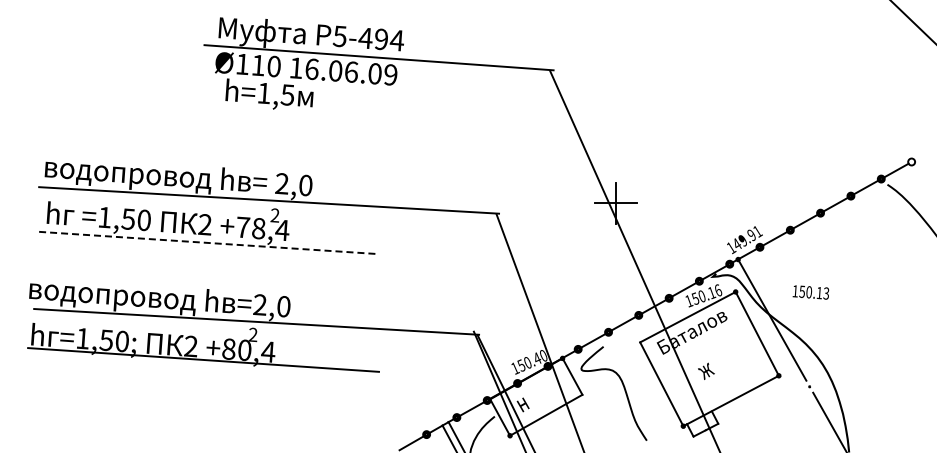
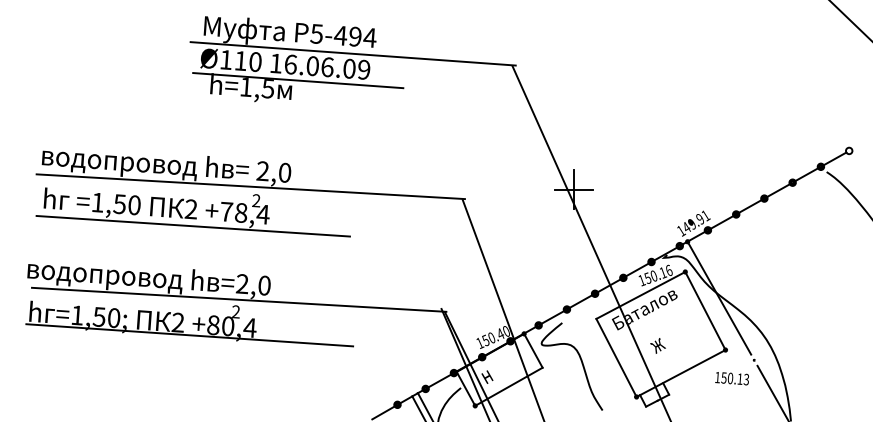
line: (319, 86) -> (297, 80), added
line: (207, 242) -> (193, 225), dashed -> solid
text: (810, 292) -> (731, 378), moved

